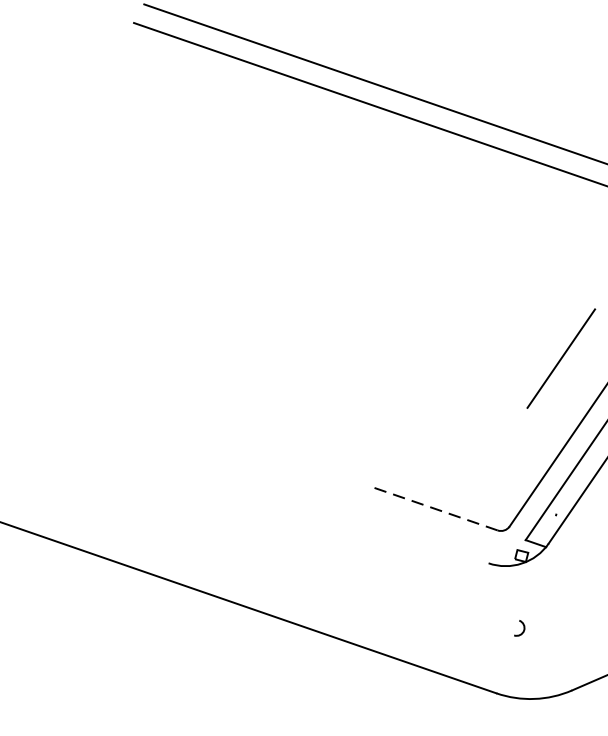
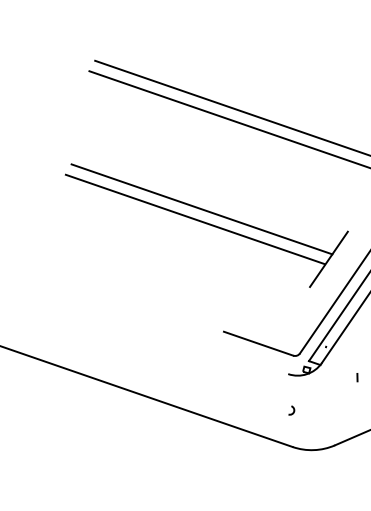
line: (333, 269) -> (201, 209), added
line: (321, 287) -> (194, 219), added
line: (435, 508) -> (258, 343), dashed -> solid
arc: (523, 628) -> (293, 410), moved

